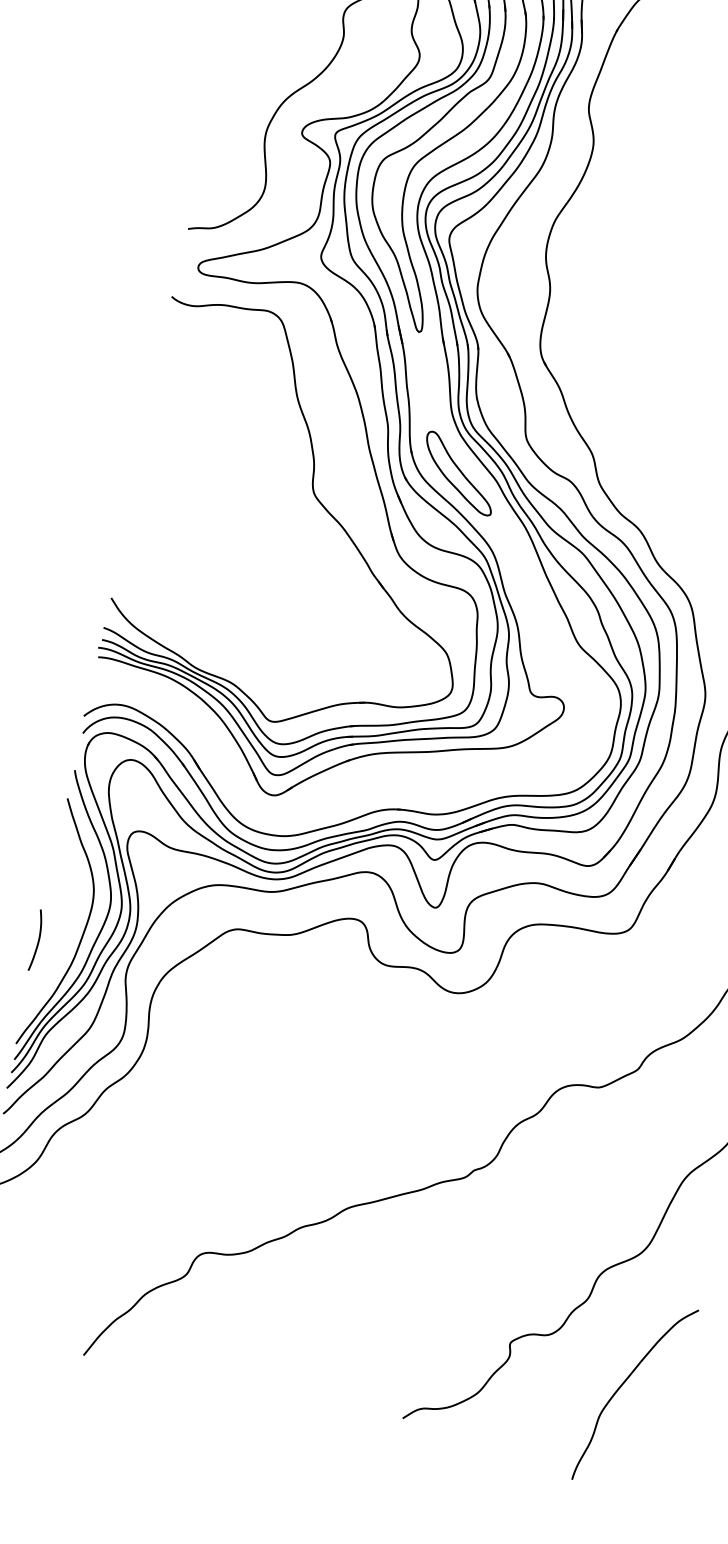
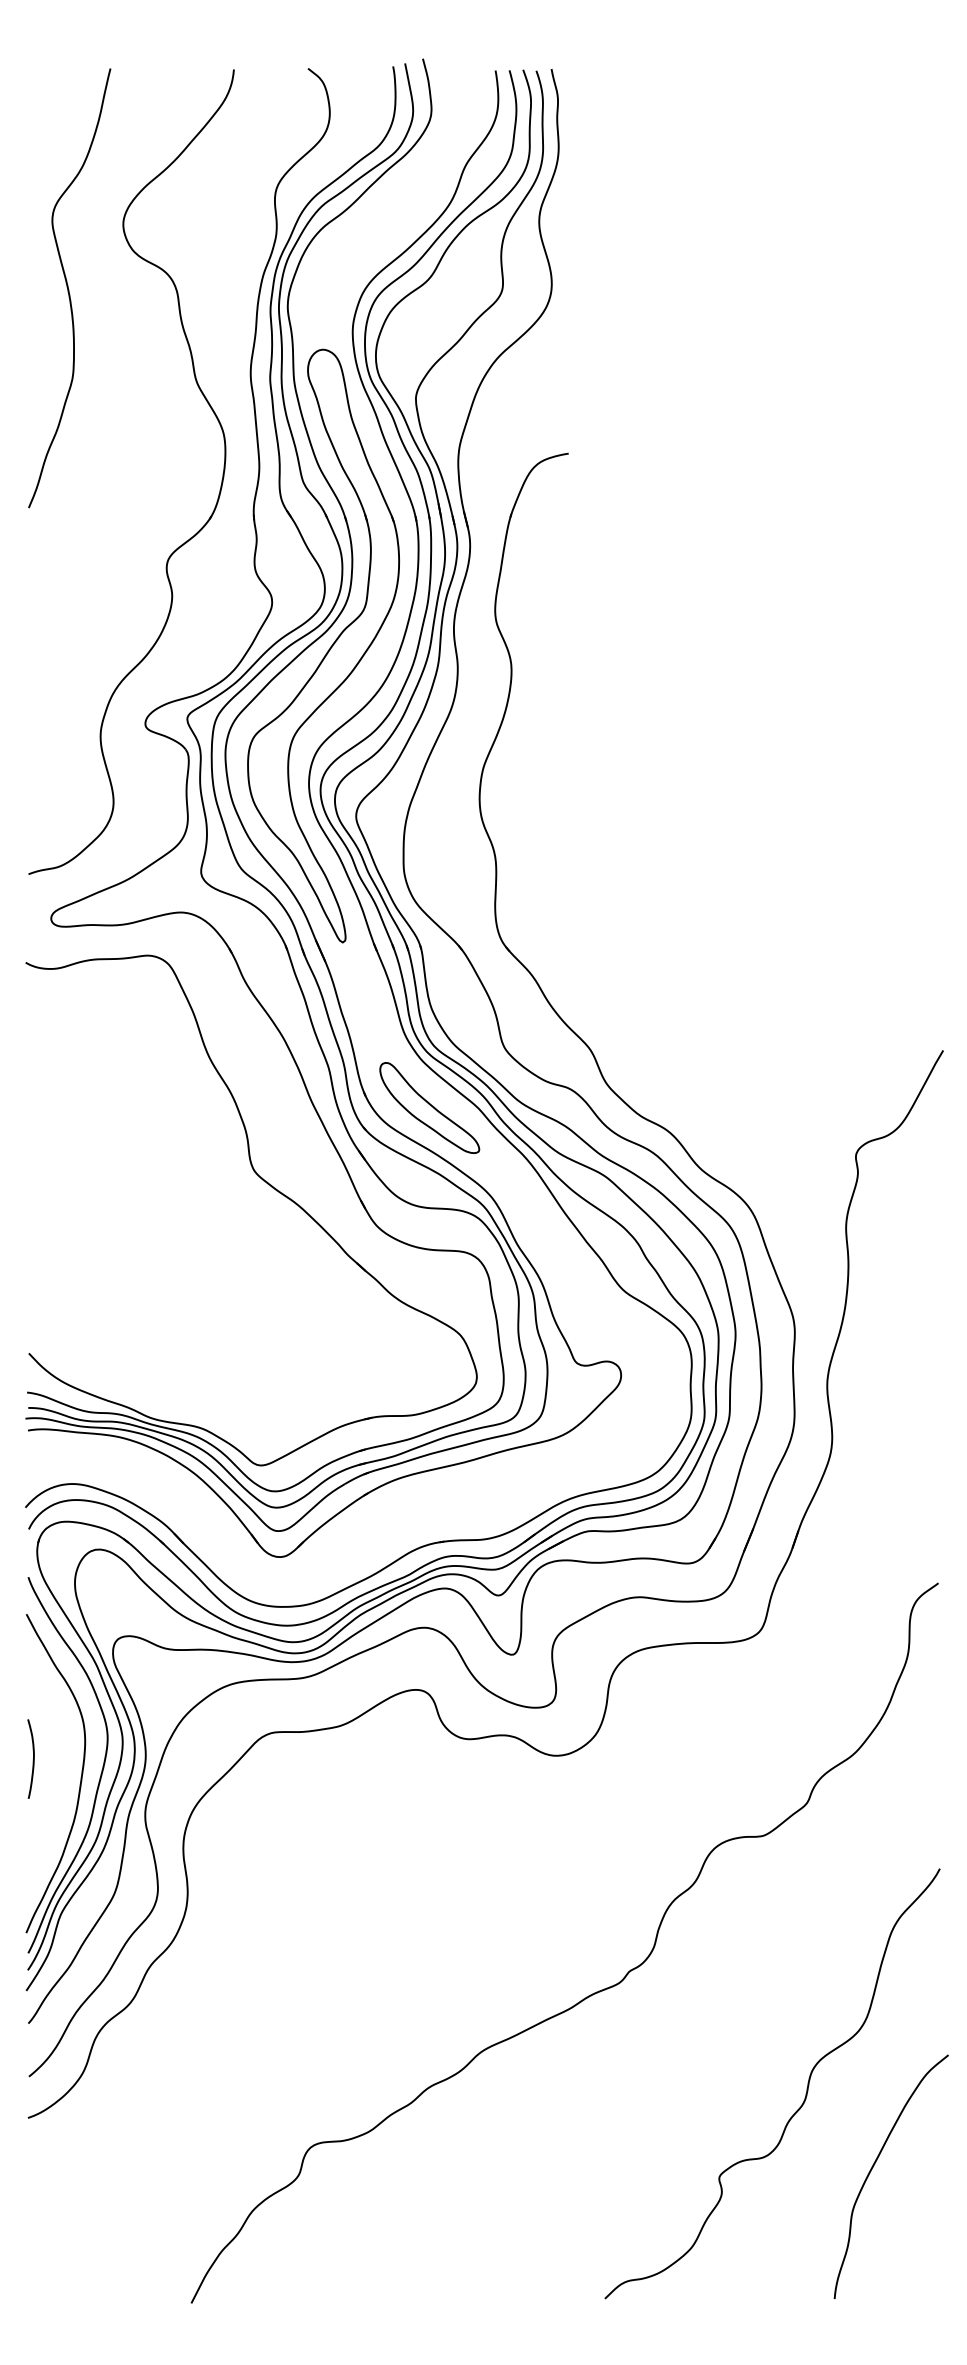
curve: (37, 941) -> (32, 1760), moved
curve: (623, 1384) -> (873, 2167), moved

